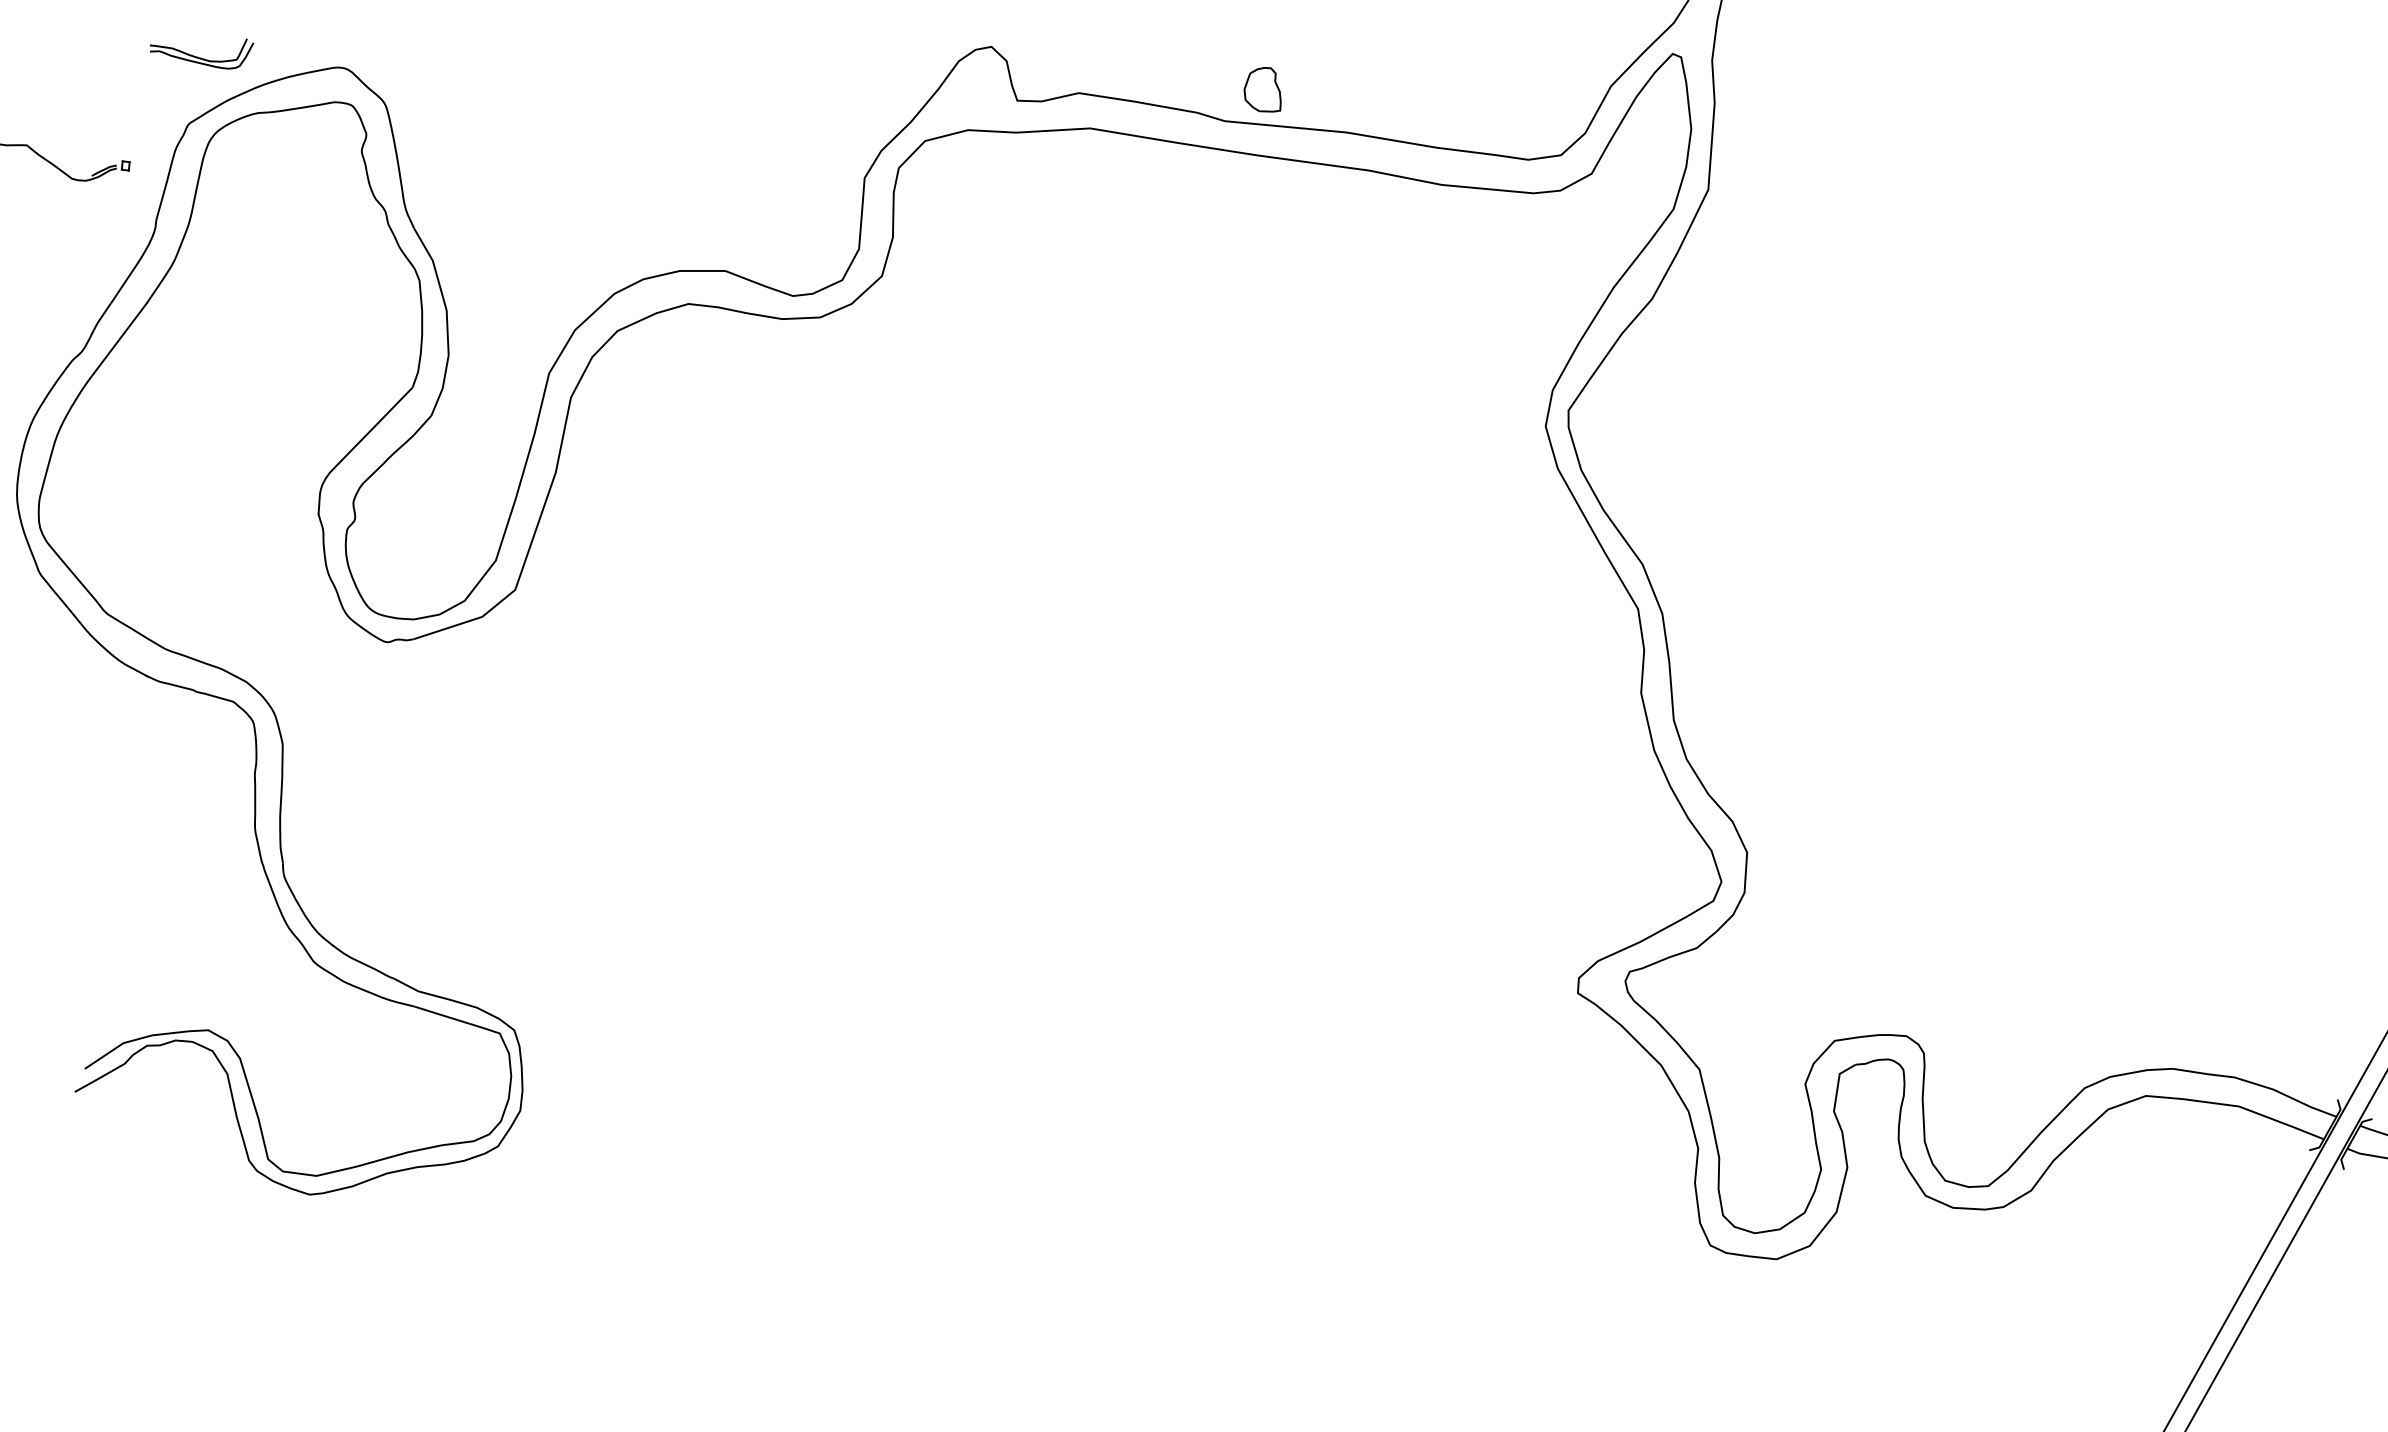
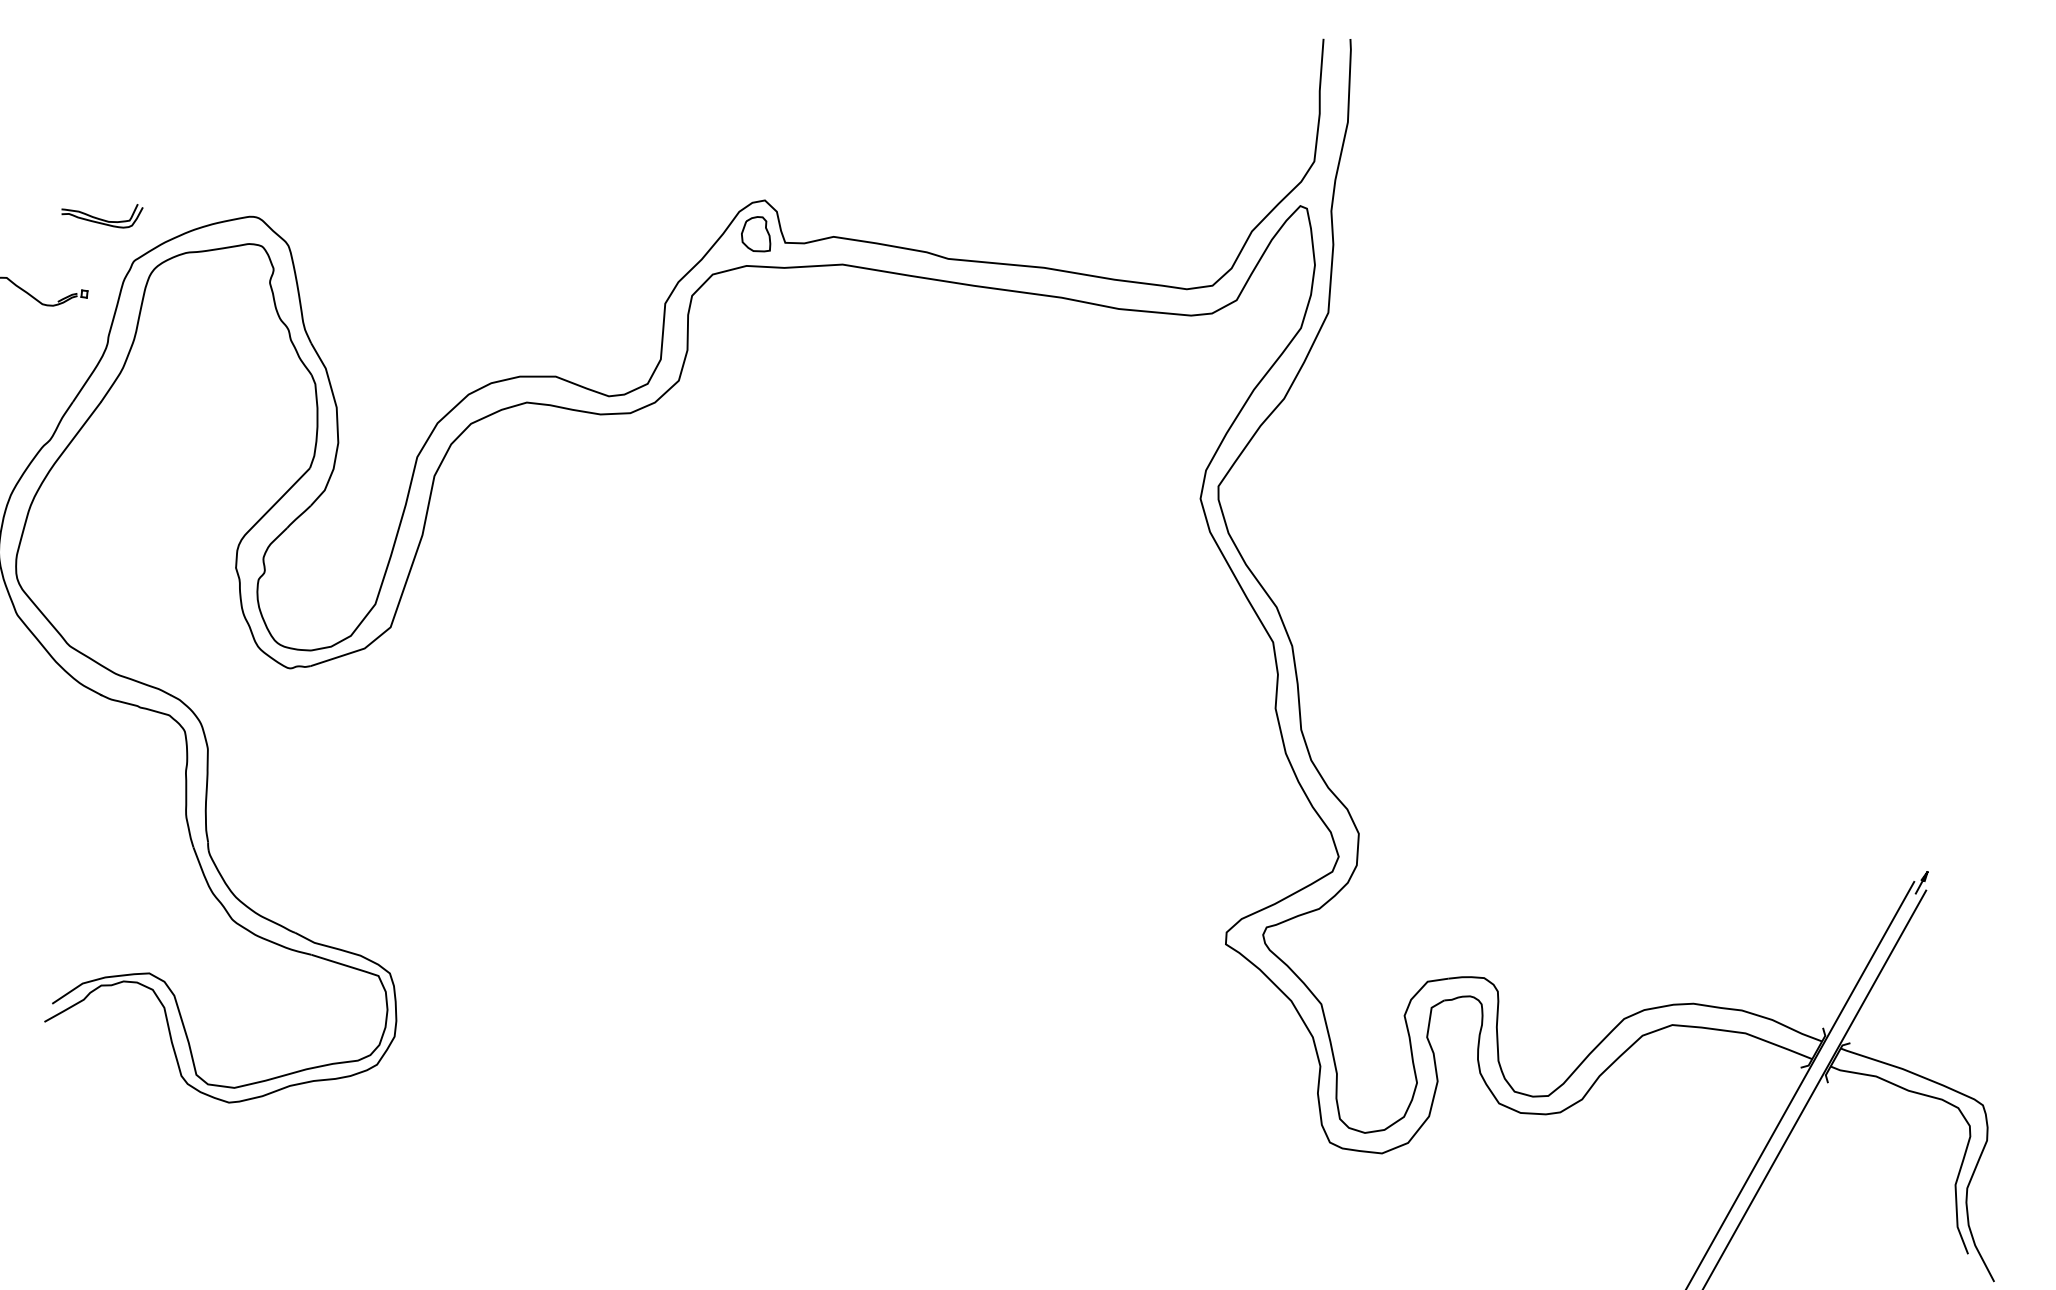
part: (202, 54) -> (102, 216), moved
part: (1263, 90) -> (756, 234), moved

